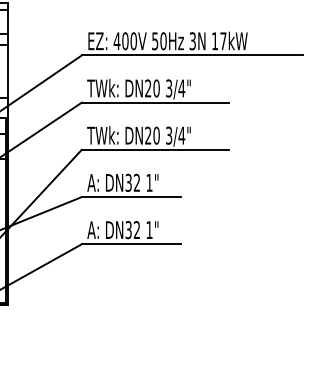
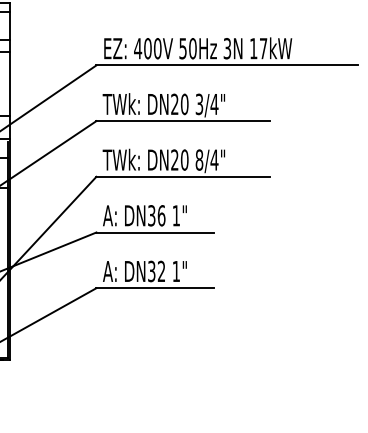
text: (168, 135) -> (198, 159), 3/4" -> 8/4"
text: (136, 182) -> (160, 215), DN32 -> DN36

